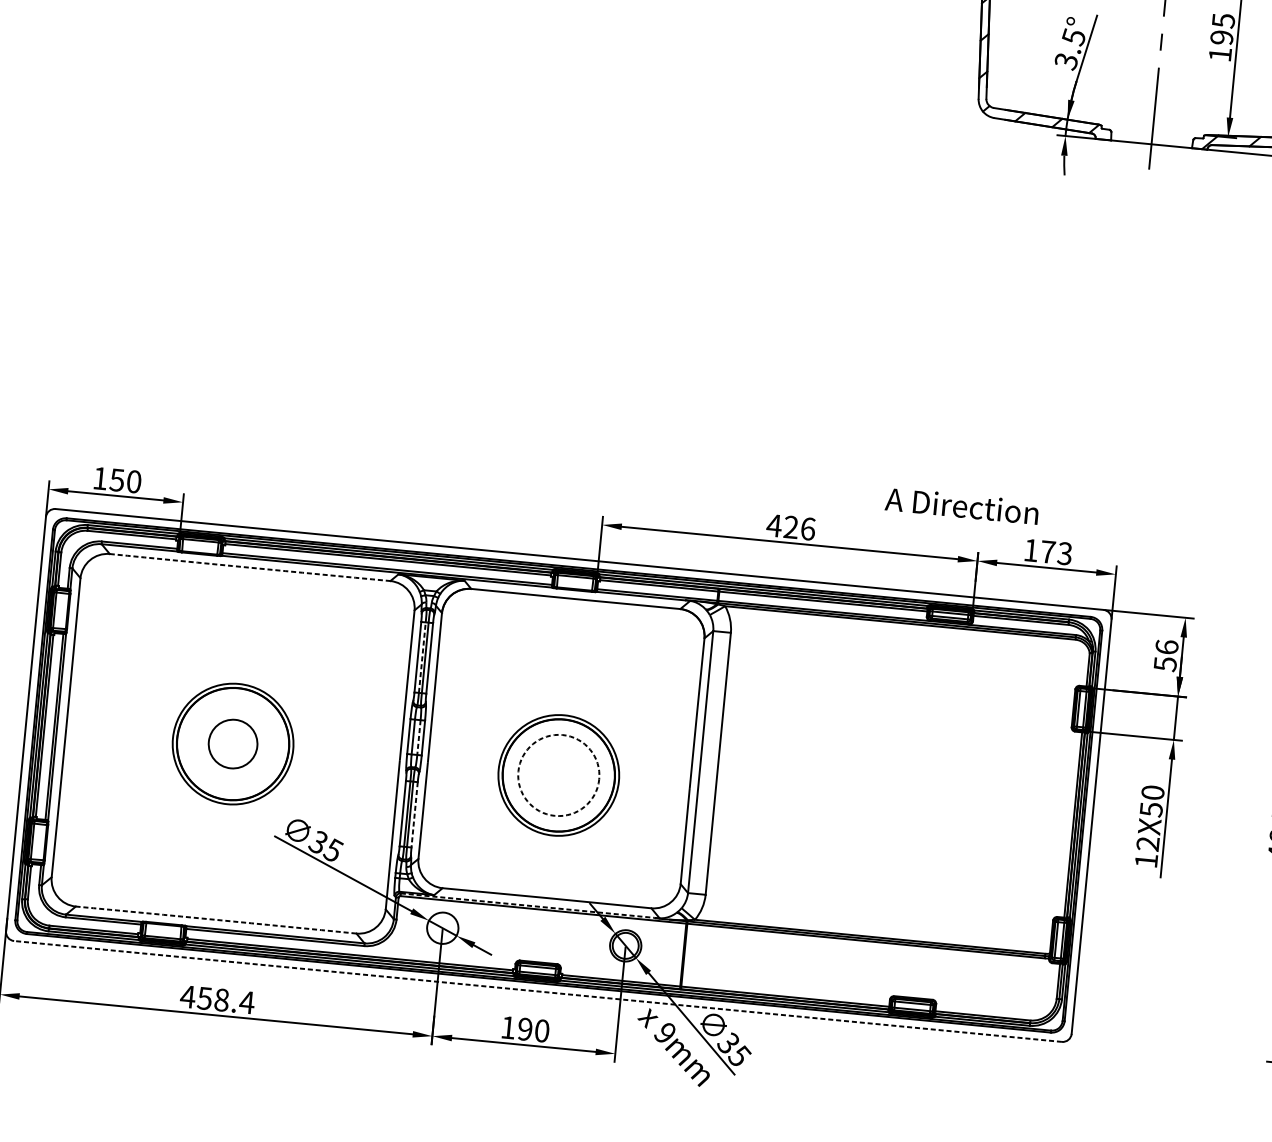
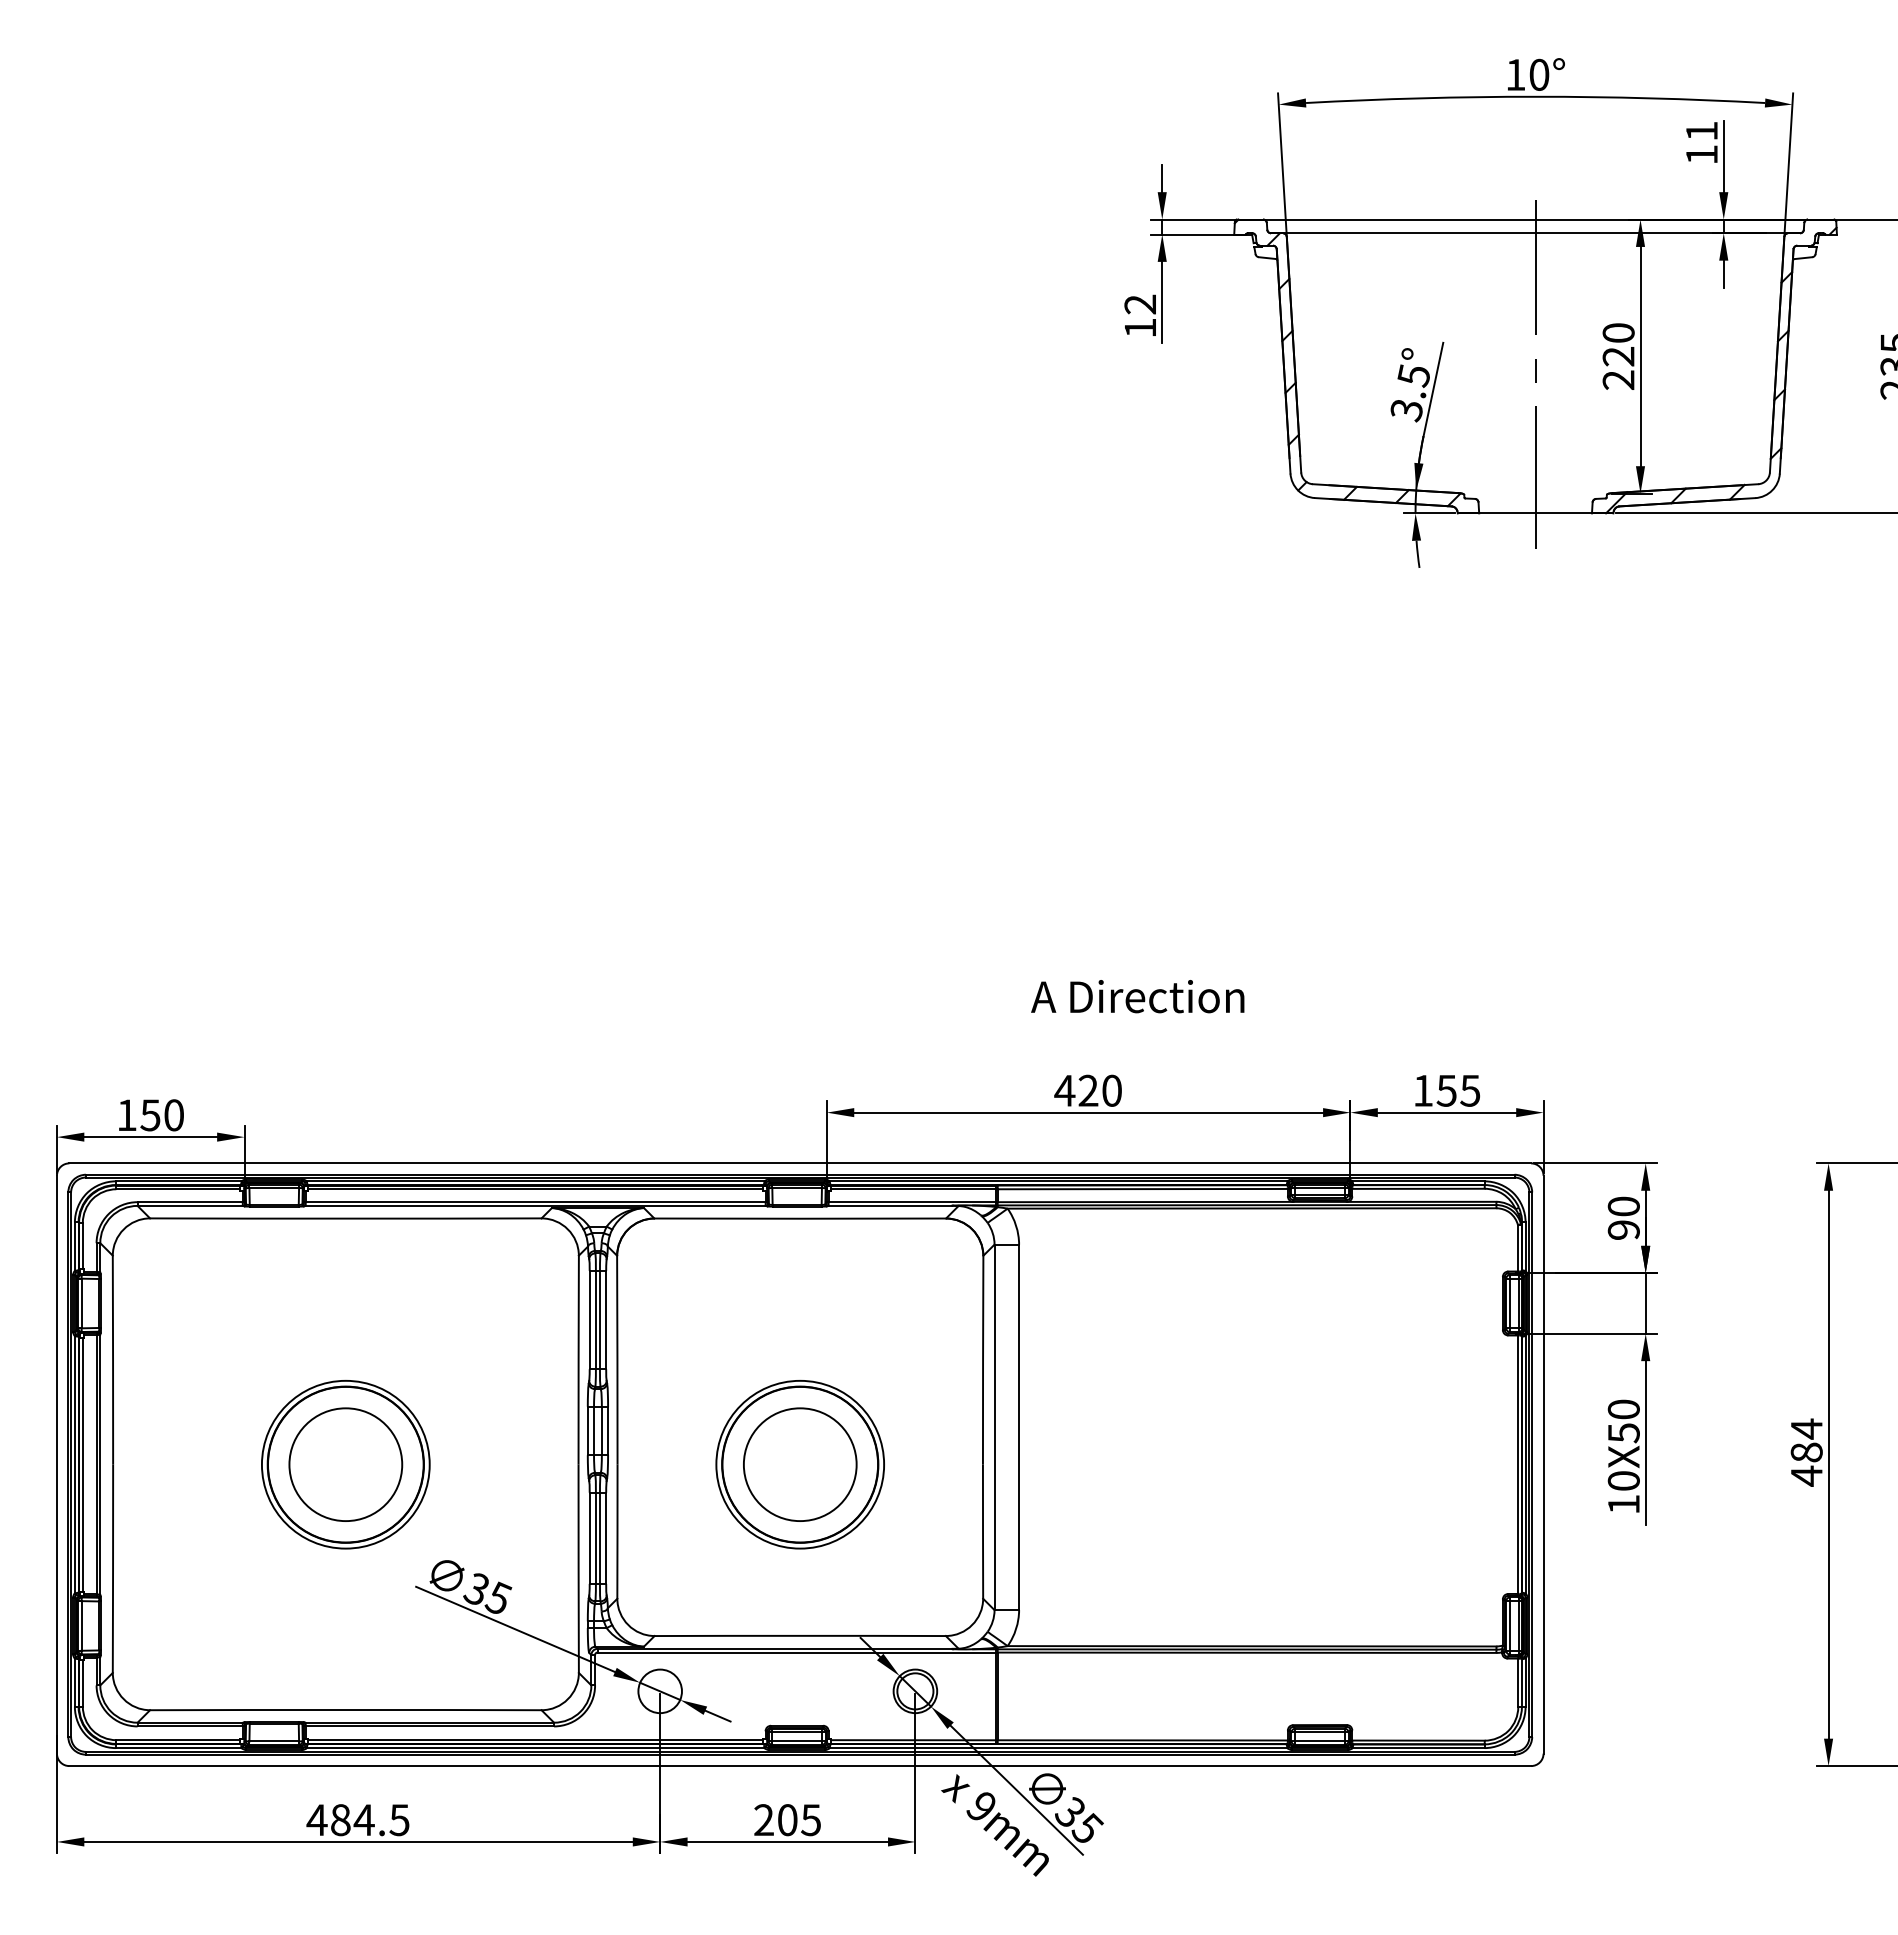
text: (1221, 37) -> (1618, 356), 195 -> 220
text: (961, 505) -> (1137, 996), moved
text: (808, 528) -> (1112, 1090), 426 -> 420
text: (1056, 552) -> (1458, 1090), 173 -> 155
arc: (249, 567) -> (345, 1218), dashed -> solid
text: (1165, 655) -> (1623, 1218), 56 -> 90
line: (422, 657) -> (595, 1319), dashed -> solid
line: (418, 737) -> (601, 1431), dashed -> solid
circle: (232, 743) -> (345, 1464), size x1.67
circle: (558, 775) -> (799, 1464), dashed -> solid
line: (414, 814) -> (606, 1538), dashed -> solid
text: (1147, 843) -> (1623, 1480), 12X50 -> 10X50
line: (528, 905) -> (775, 1648), dashed -> solid
arc: (215, 919) -> (345, 1709), dashed -> solid
line: (538, 991) -> (800, 1766), dashed -> solid
text: (226, 1000) -> (370, 1820), 458.4 -> 484.5
text: (525, 1029) -> (787, 1820), 190 -> 205

